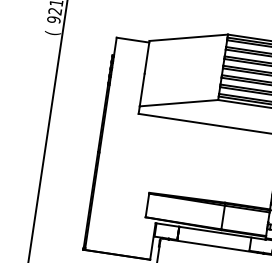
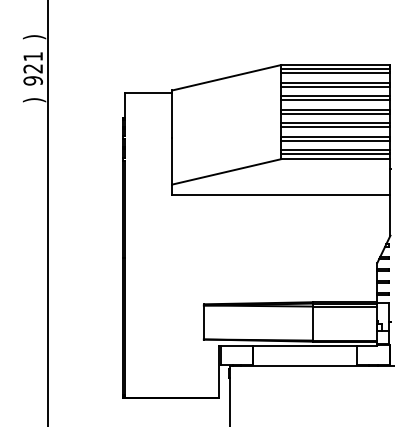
text: (52, 33) -> (34, 100), ( -> )

